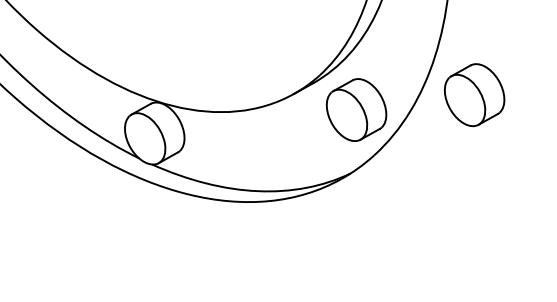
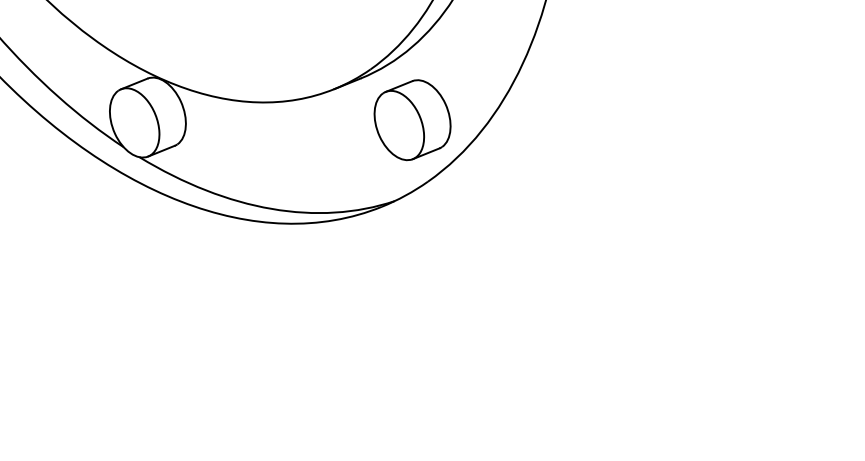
part: (474, 95) -> (567, 120), removed

